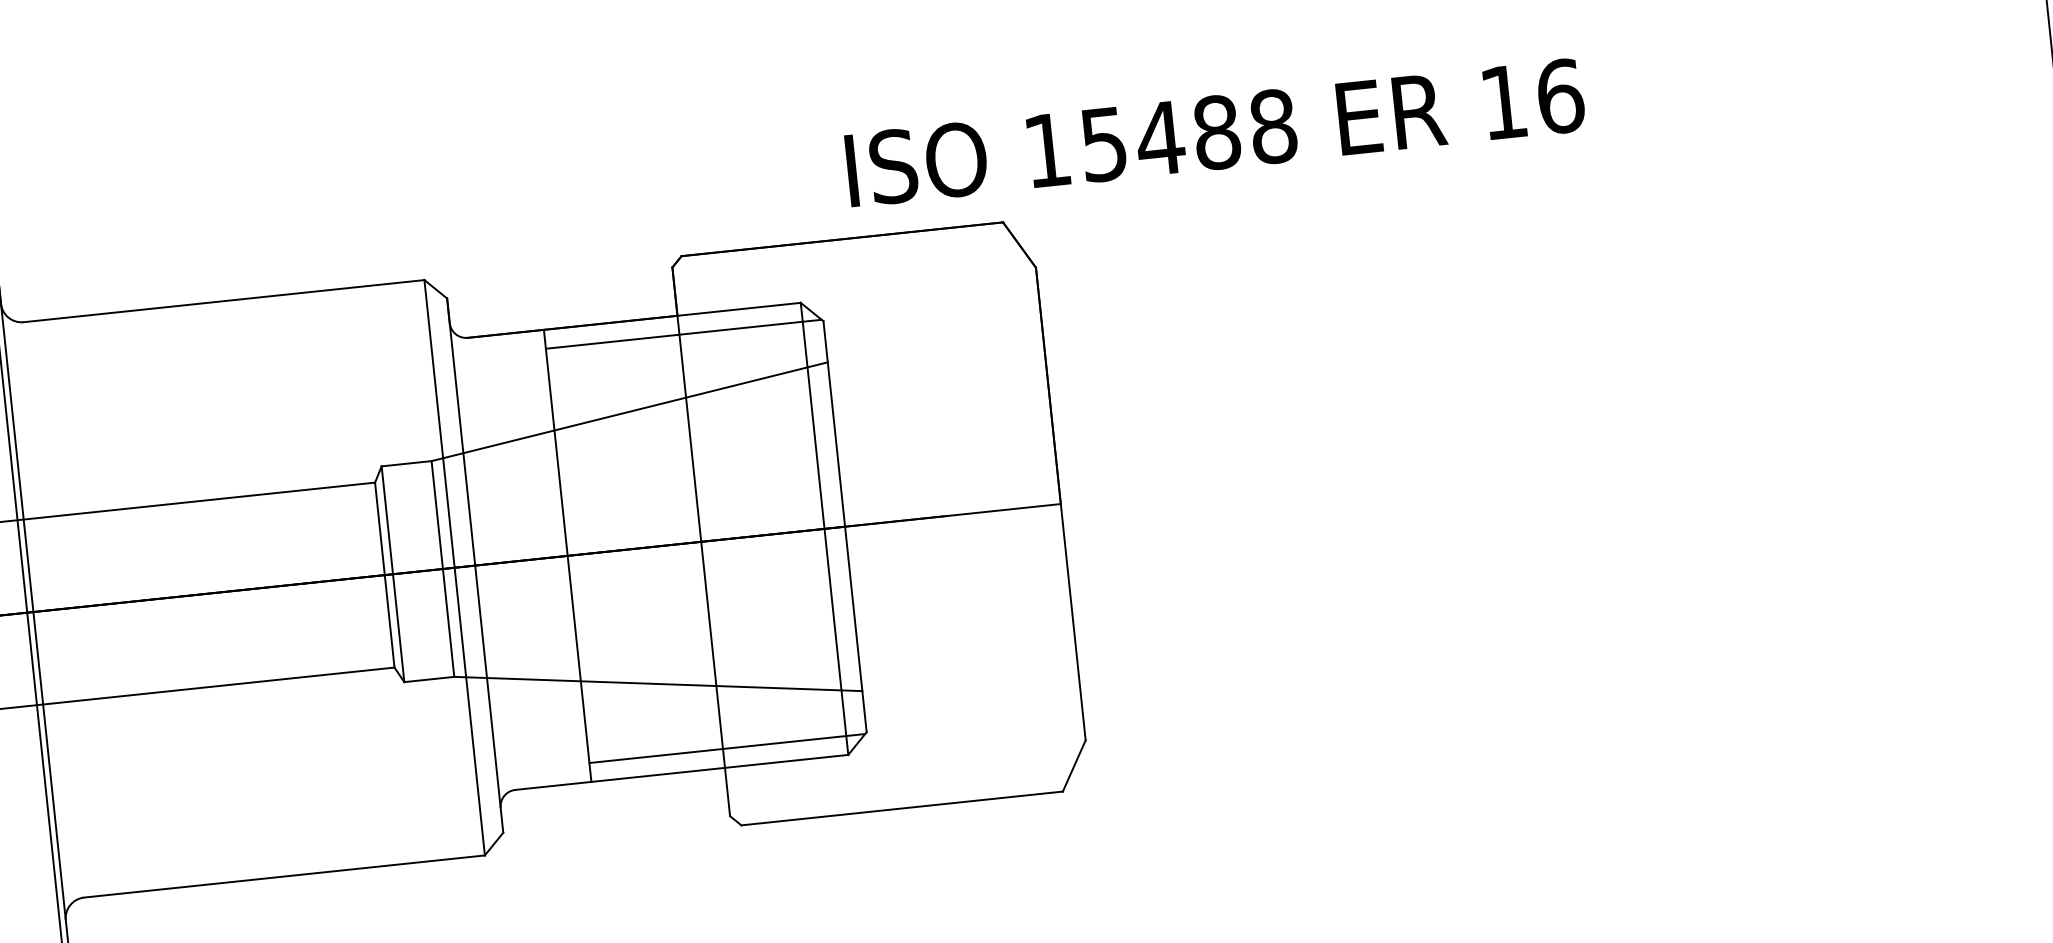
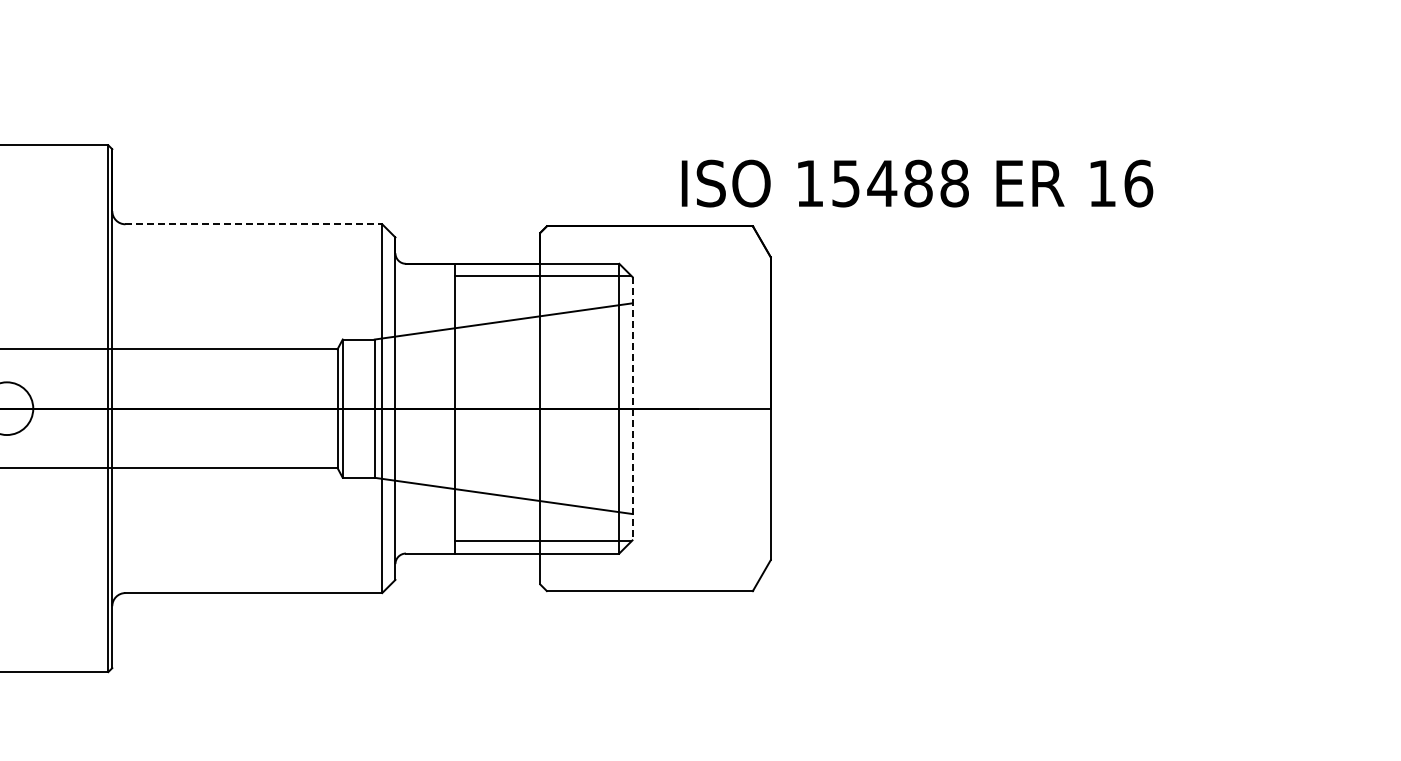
text: (1215, 132) -> (917, 183), moved
line: (225, 301) -> (254, 224), solid -> dashed
line: (845, 526) -> (632, 408), solid -> dashed

